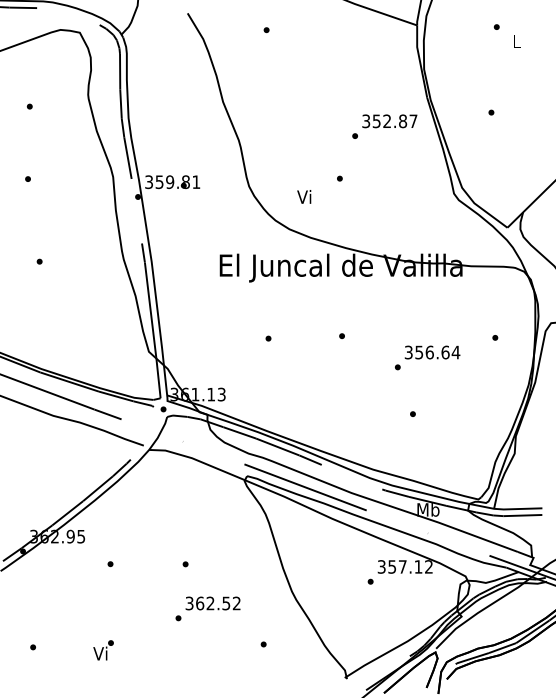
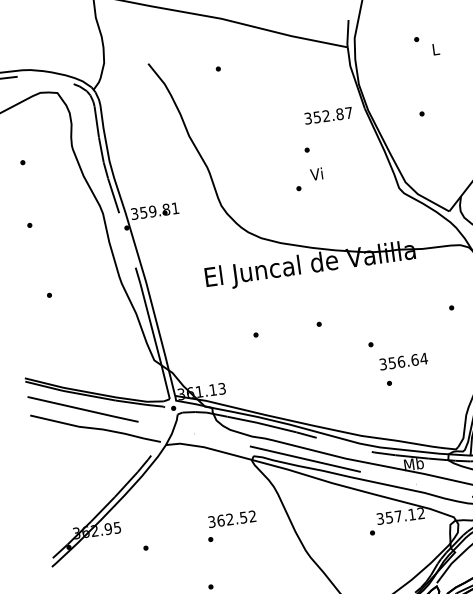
text: (389, 121) -> (328, 115), moved
text: (304, 196) -> (316, 173), moved
text: (432, 352) -> (403, 361), moved
text: (212, 603) -> (231, 519), moved

